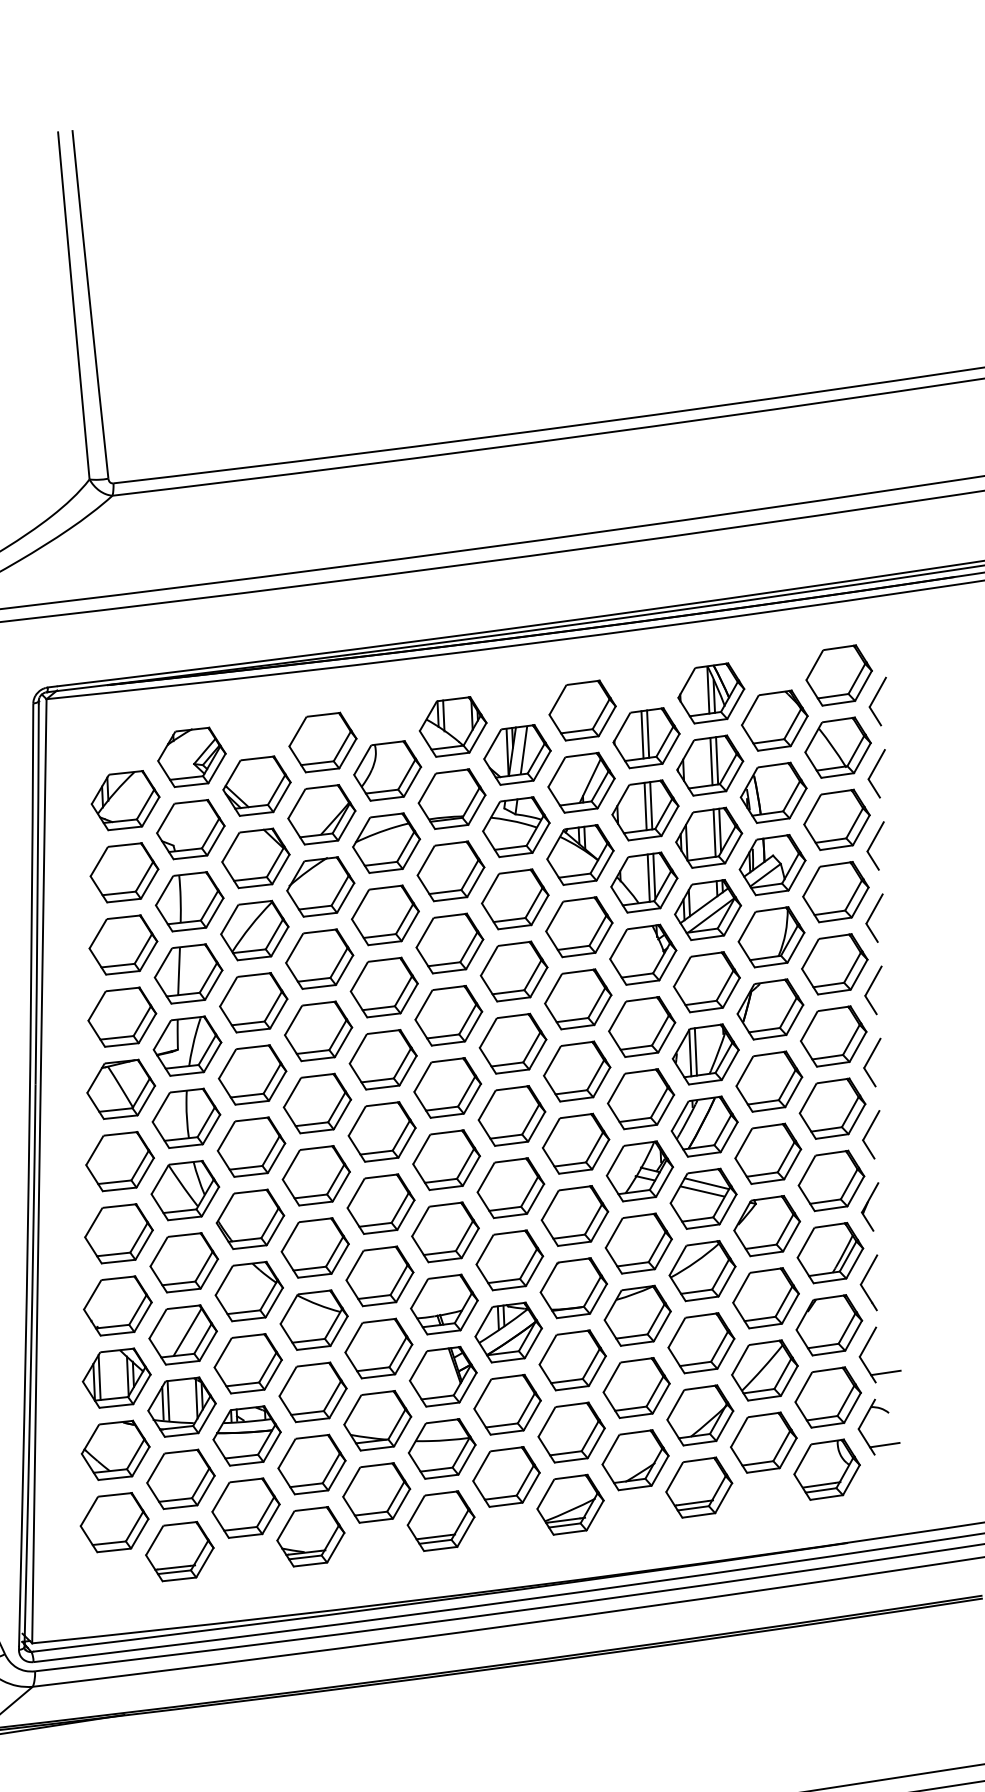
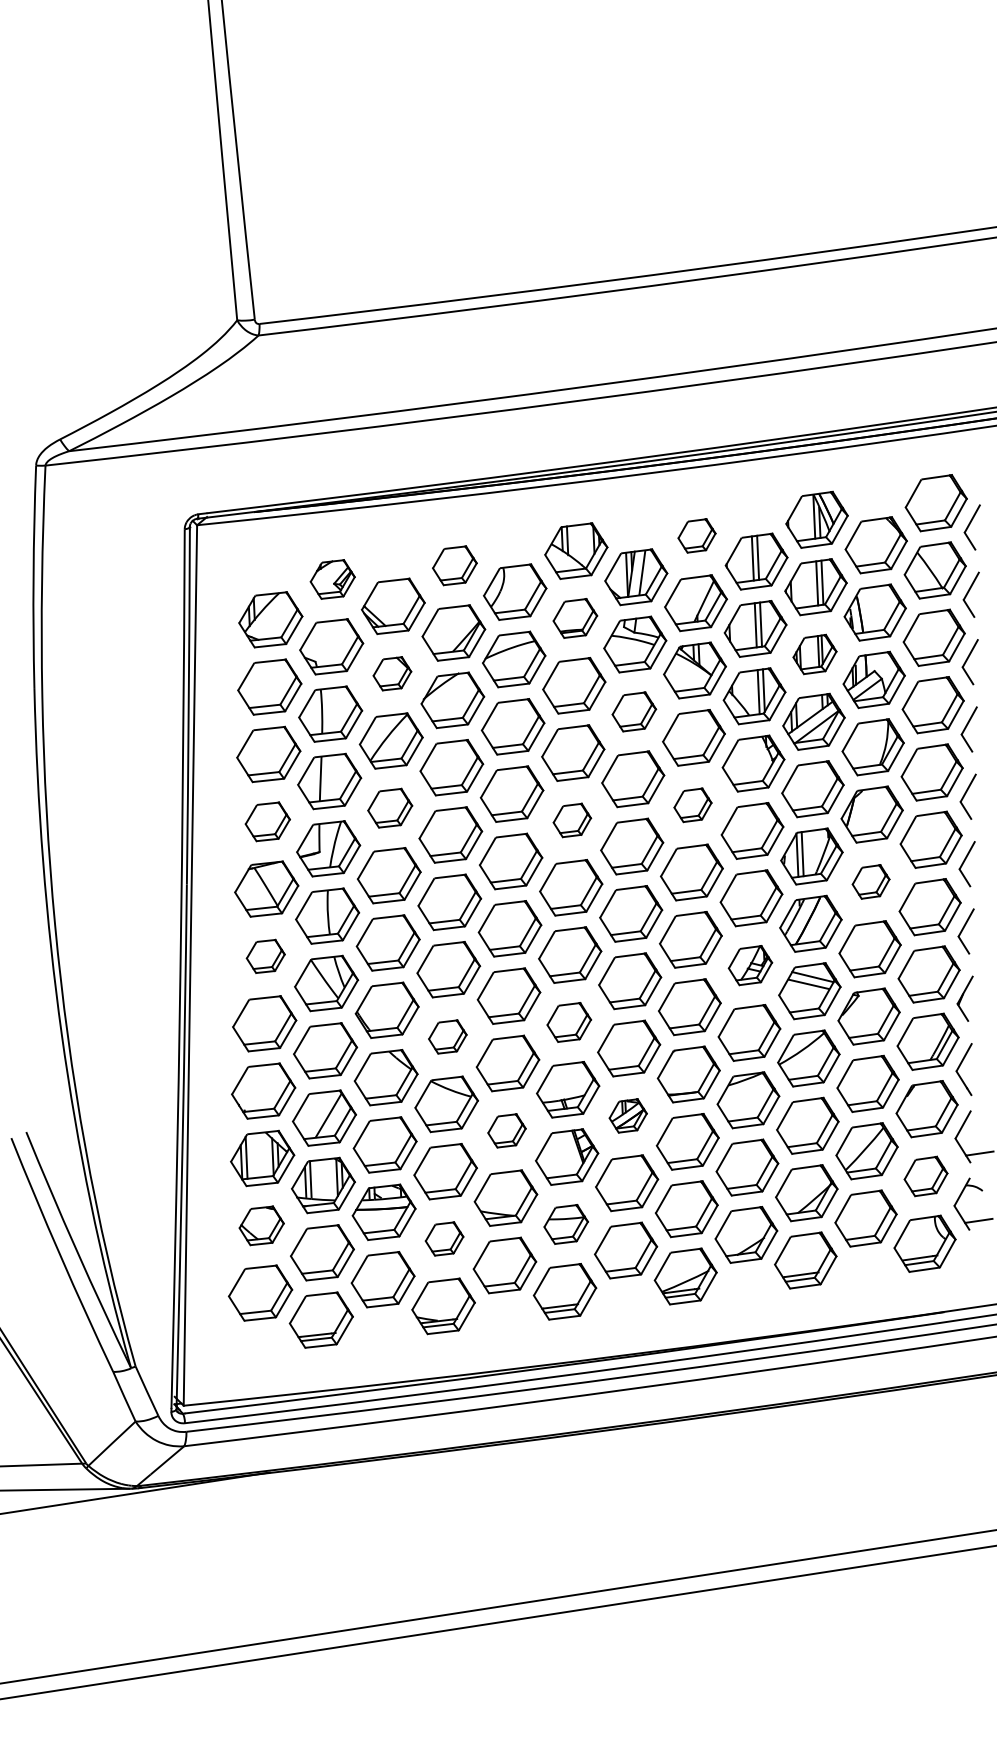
part: (582, 710) -> (696, 535), size x0.6
part: (322, 742) -> (454, 565), size x0.7
part: (191, 757) -> (332, 579), size x0.7
part: (452, 799) -> (575, 618), size x0.7
part: (708, 837) -> (814, 654), size x0.7
part: (256, 858) -> (392, 673), size x0.6
part: (515, 898) -> (634, 711), size x0.7
part: (577, 999) -> (692, 805), size x0.6
part: (252, 1001) -> (389, 807), size x0.7
part: (449, 1015) -> (572, 820), size x0.6
part: (122, 1016) -> (267, 821), size x0.7
part: (768, 1081) -> (870, 881), size x0.6
part: (119, 1161) -> (265, 956), size x0.6
part: (639, 1171) -> (750, 965), size x0.7
part: (445, 1232) -> (569, 1022), size x0.7
part: (315, 1247) -> (447, 1036), size x0.6
part: (509, 1332) -> (628, 1115), size x0.6
part: (378, 1348) -> (506, 1130), size x0.6
part: (827, 1397) -> (925, 1176), size x0.7
part: (442, 1449) -> (566, 1224), size x0.7
part: (115, 1450) -> (261, 1225), size x0.7
part: (311, 1464) -> (444, 1238), size x0.6

